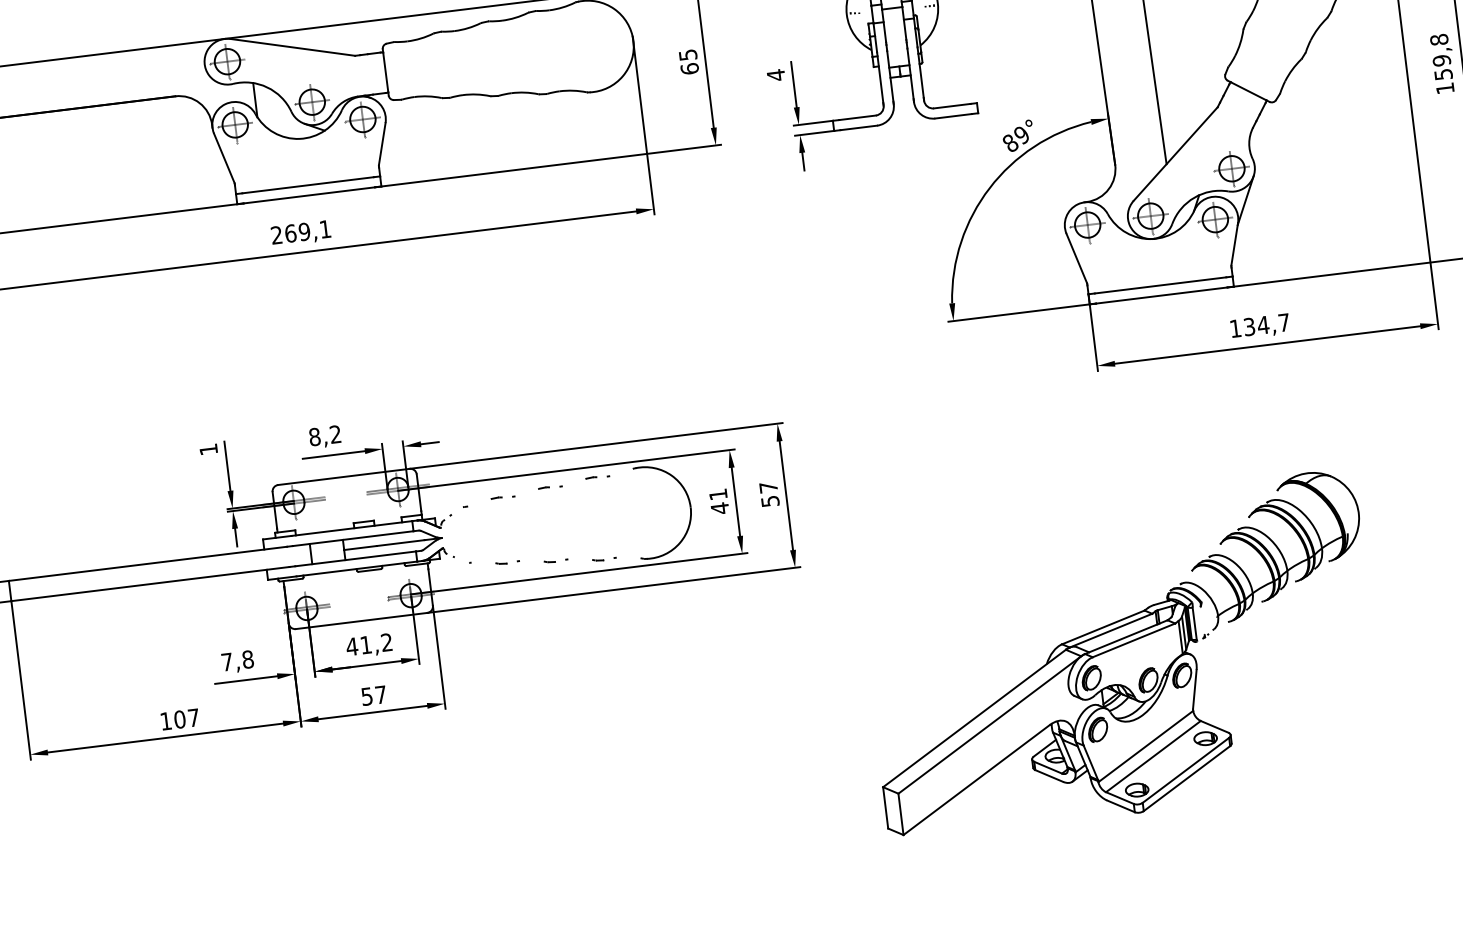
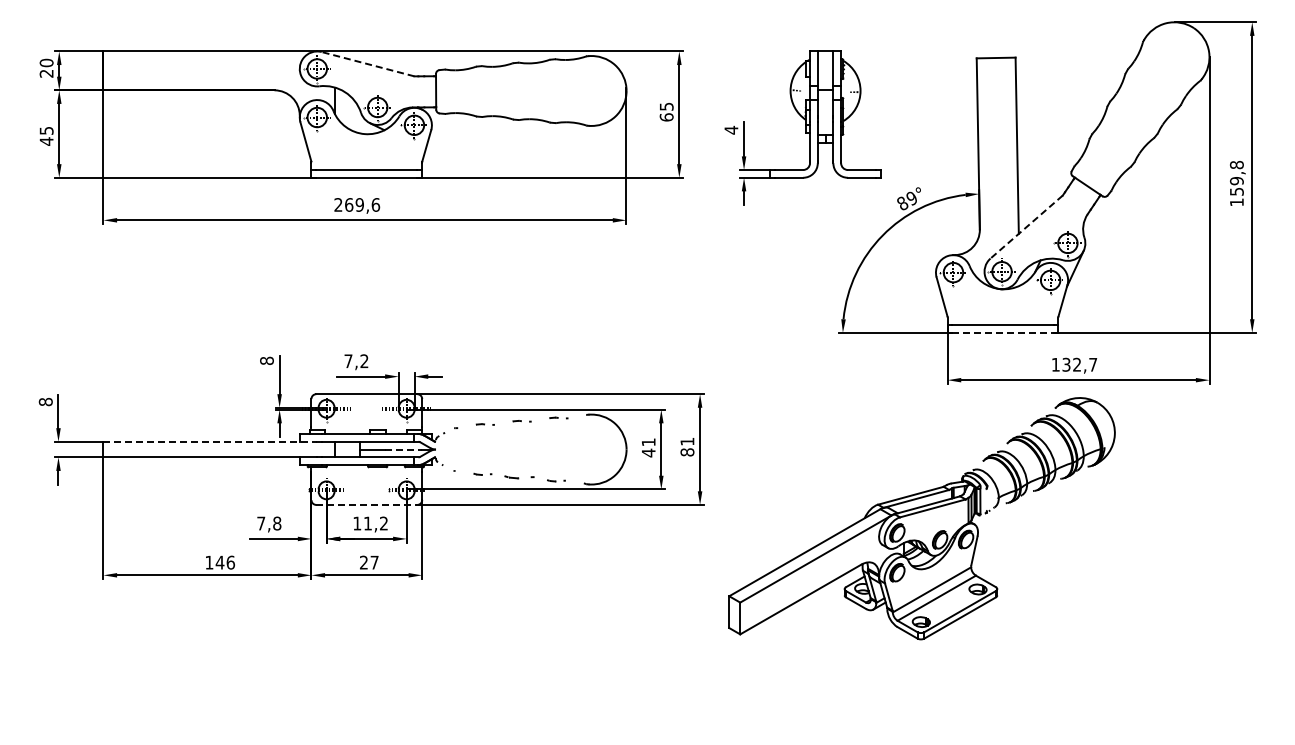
line: (293, 47) -> (368, 64), solid -> dashed
line: (1175, 154) -> (1026, 227), solid -> dashed
text: (324, 228) -> (375, 204), 269,1 -> 269,6
line: (1162, 294) -> (1003, 332), solid -> dashed
text: (1262, 324) -> (1076, 364), 134,7 -> 132,7
text: (314, 437) -> (348, 361), 8,2 -> 7,2
text: (208, 449) -> (266, 360), 1 -> 8
text: (769, 493) -> (687, 446), 57 -> 81
line: (401, 542) -> (404, 449), solid -> dashed
part: (555, 560) -> (519, 477), size x1.6
line: (148, 563) -> (210, 441), solid -> dashed
line: (361, 620) -> (366, 504), solid -> dashed
text: (351, 646) -> (356, 523), 41,2 -> 11,2
part: (1120, 655) -> (921, 518), moved
text: (366, 696) -> (363, 562), 57 -> 27
text: (186, 718) -> (225, 562), 107 -> 146

